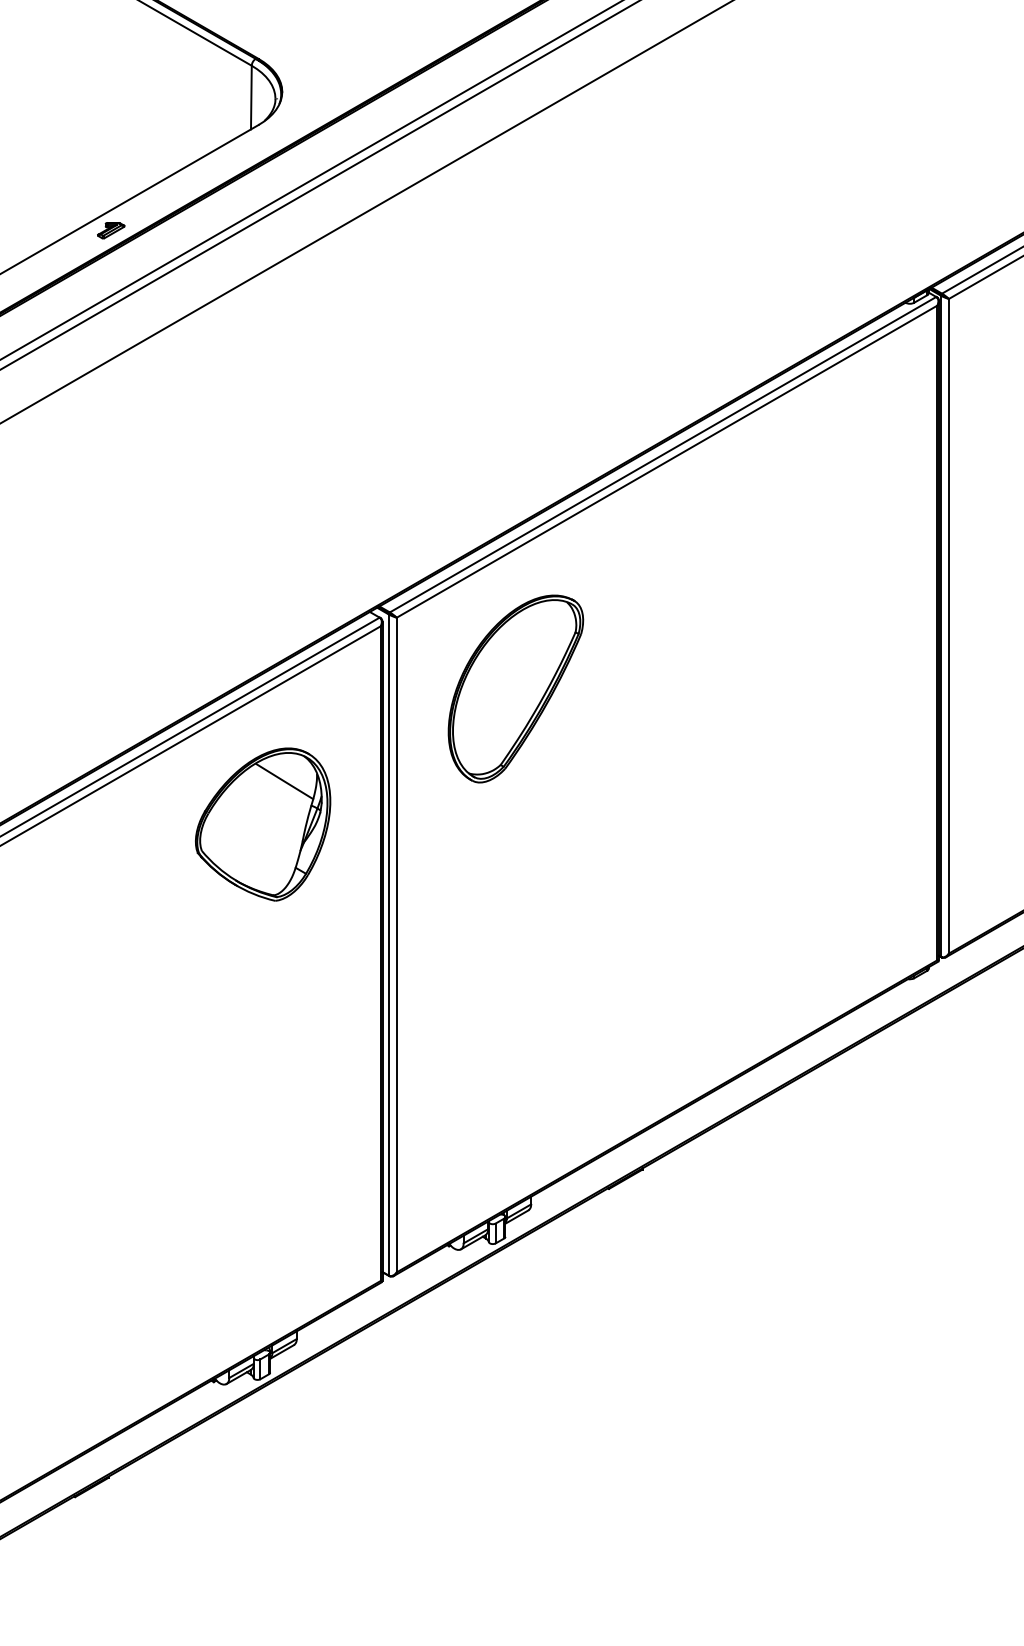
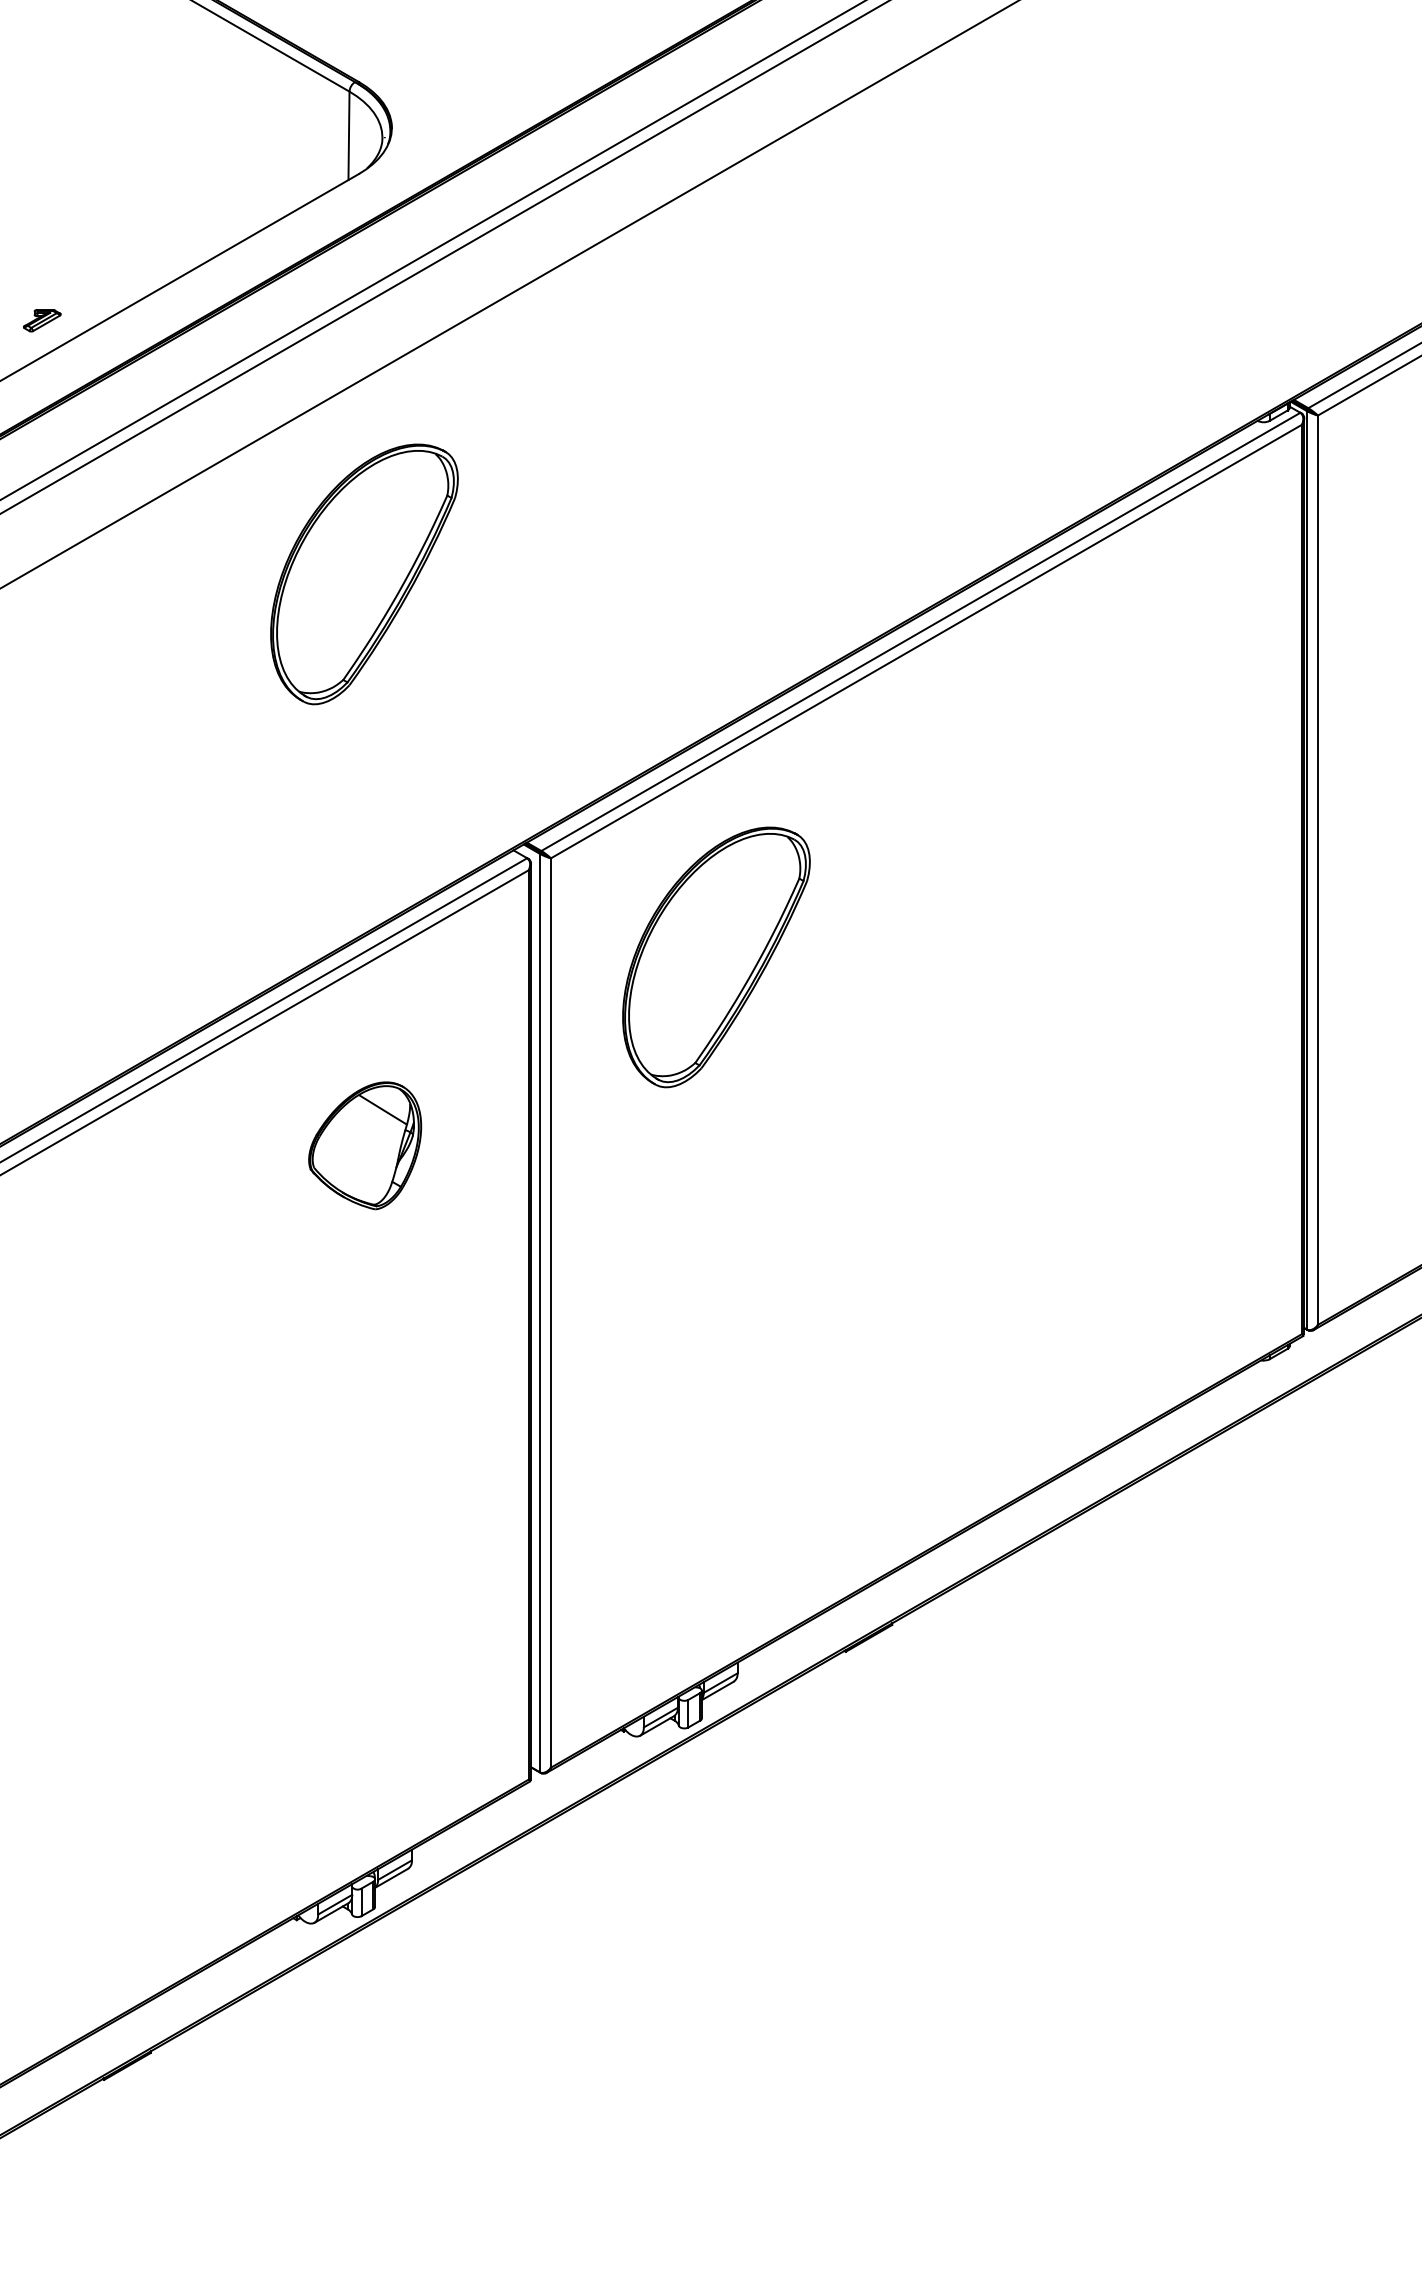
part: (111, 230) -> (42, 320), moved
part: (262, 413) -> (364, 574), added
part: (262, 824) -> (364, 1145), size x0.6

